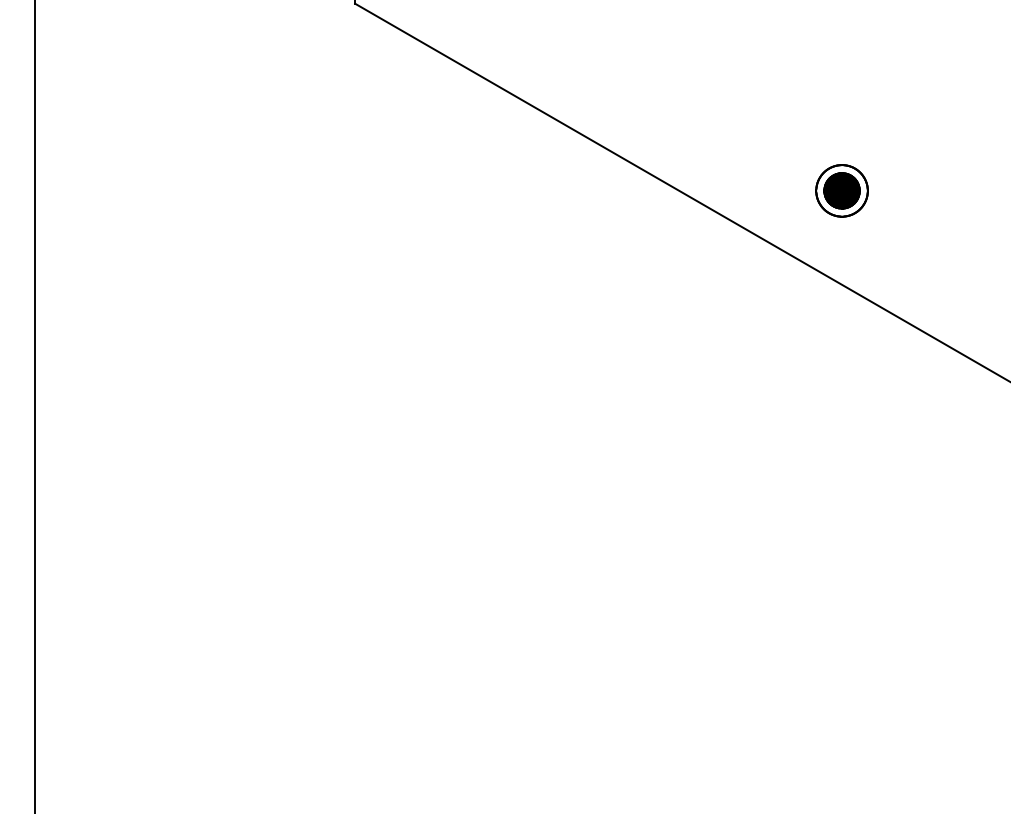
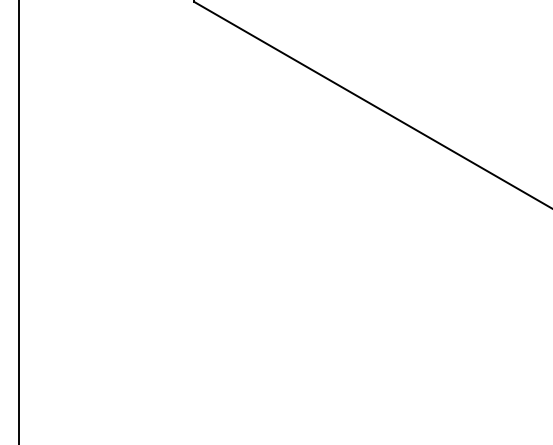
part: (841, 191) -> (460, 104), removed

